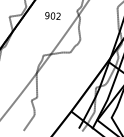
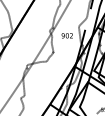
text: (51, 15) -> (66, 35), moved

